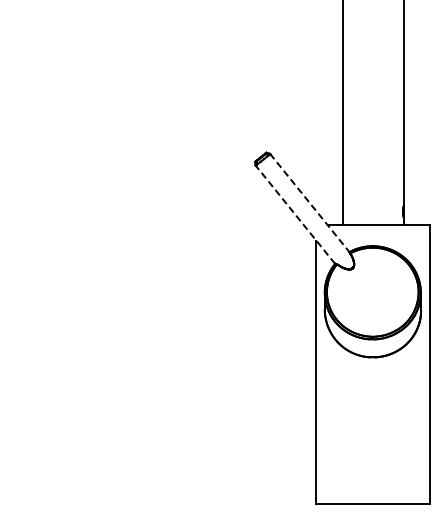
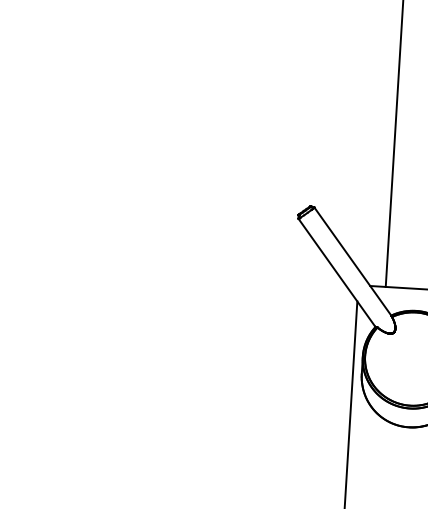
line: (309, 203) -> (352, 262), dashed -> solid
line: (295, 214) -> (337, 272), dashed -> solid

